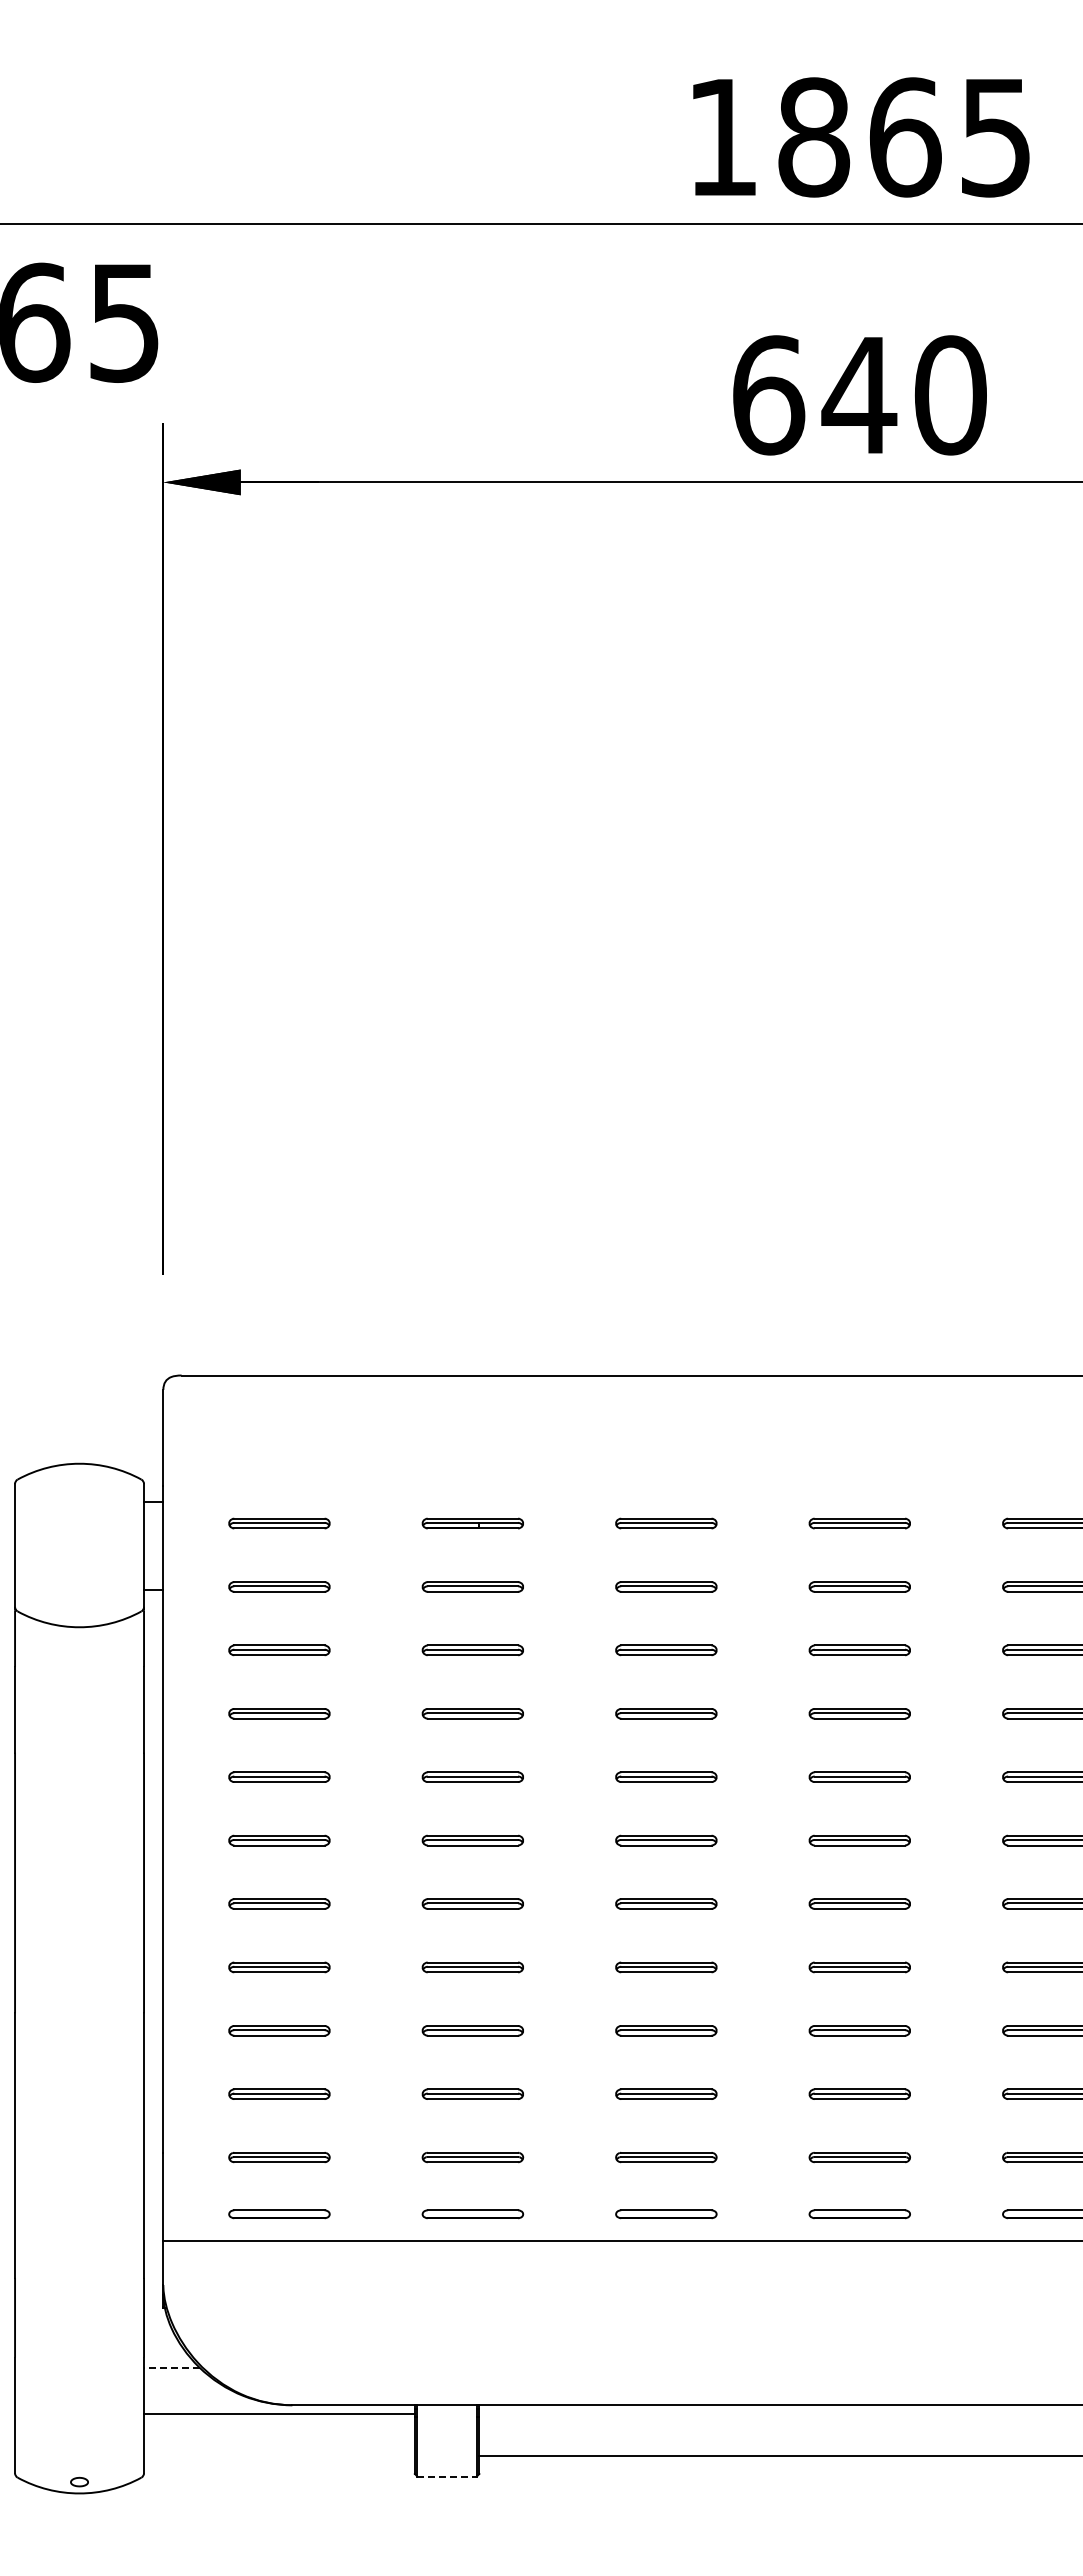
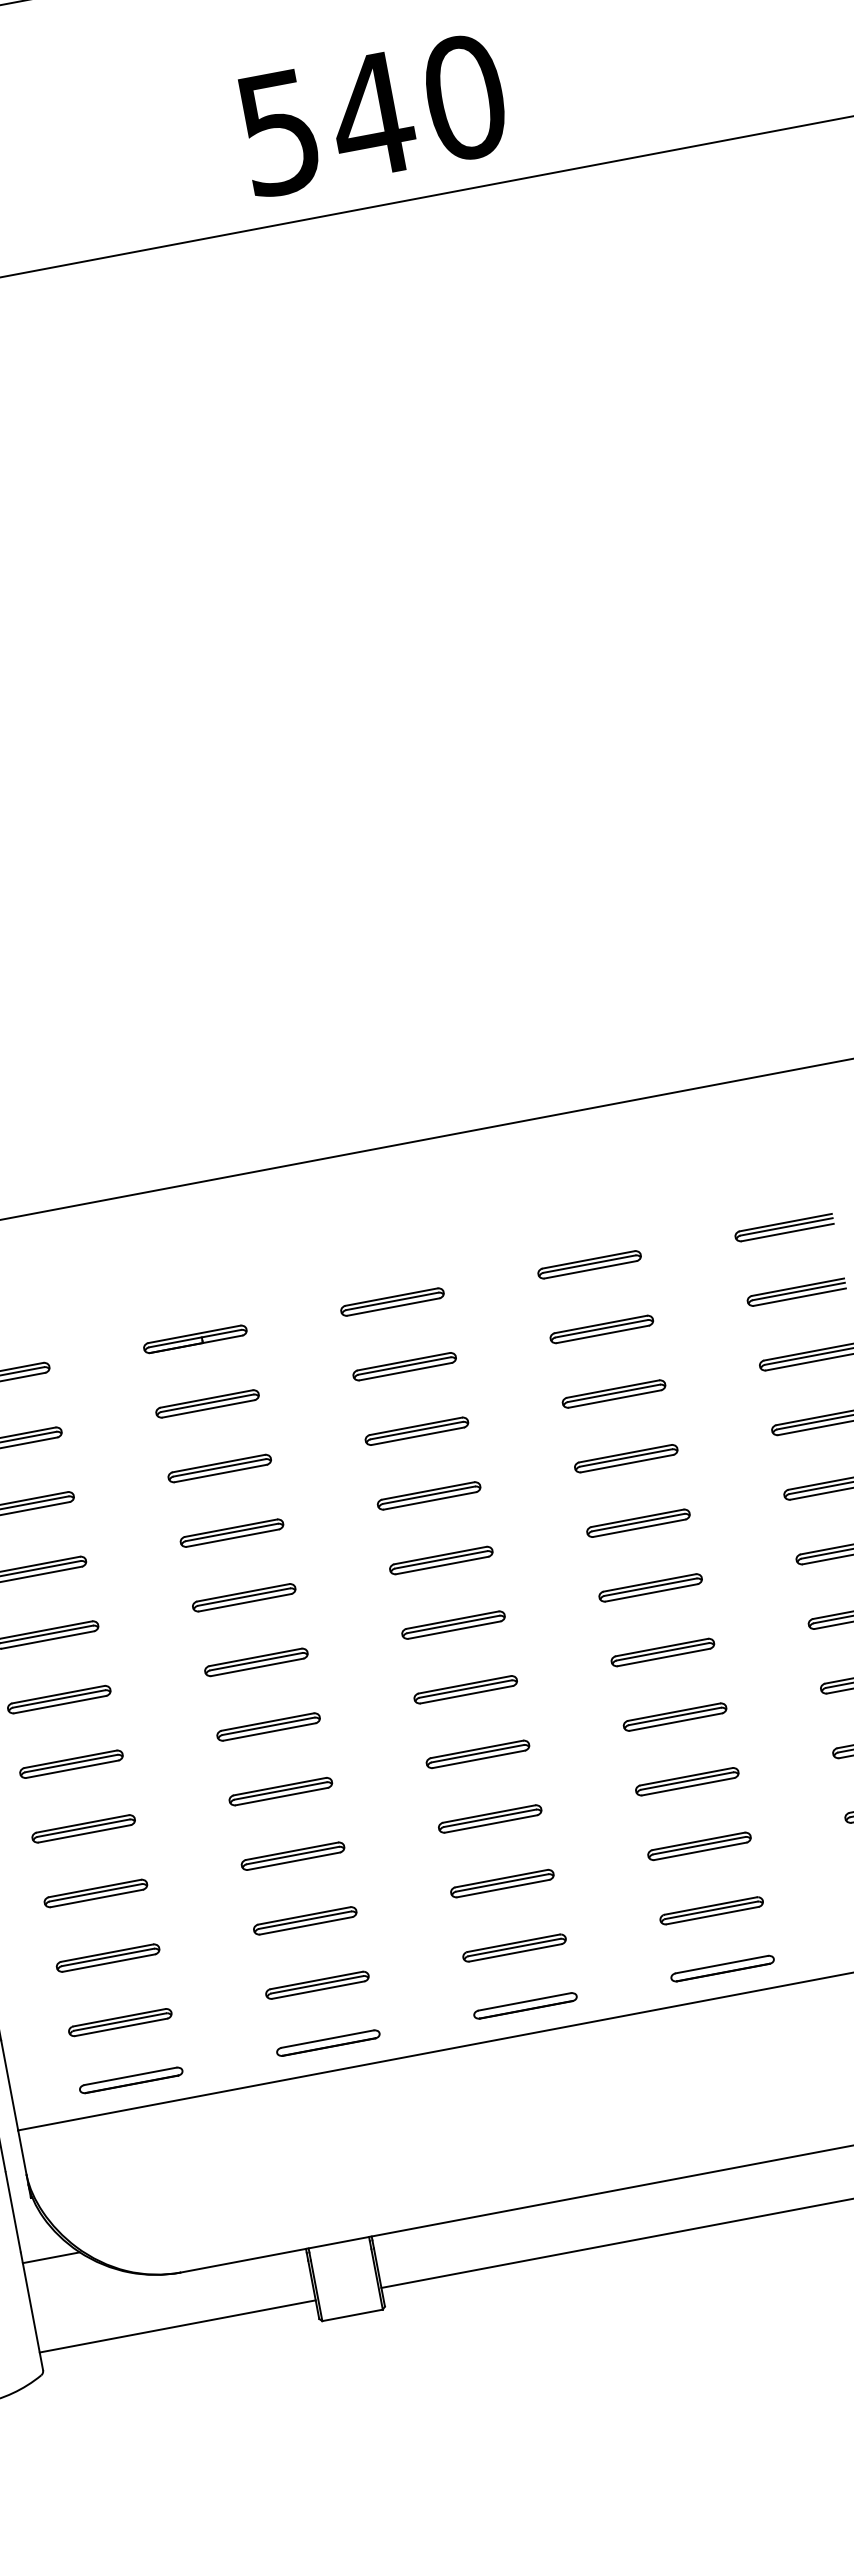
text: (769, 395) -> (280, 132), 640 -> 540
line: (171, 2368) -> (50, 2258), dashed -> solid
line: (279, 2413) -> (177, 2326), moved
line: (447, 2476) -> (352, 2315), dashed -> solid

